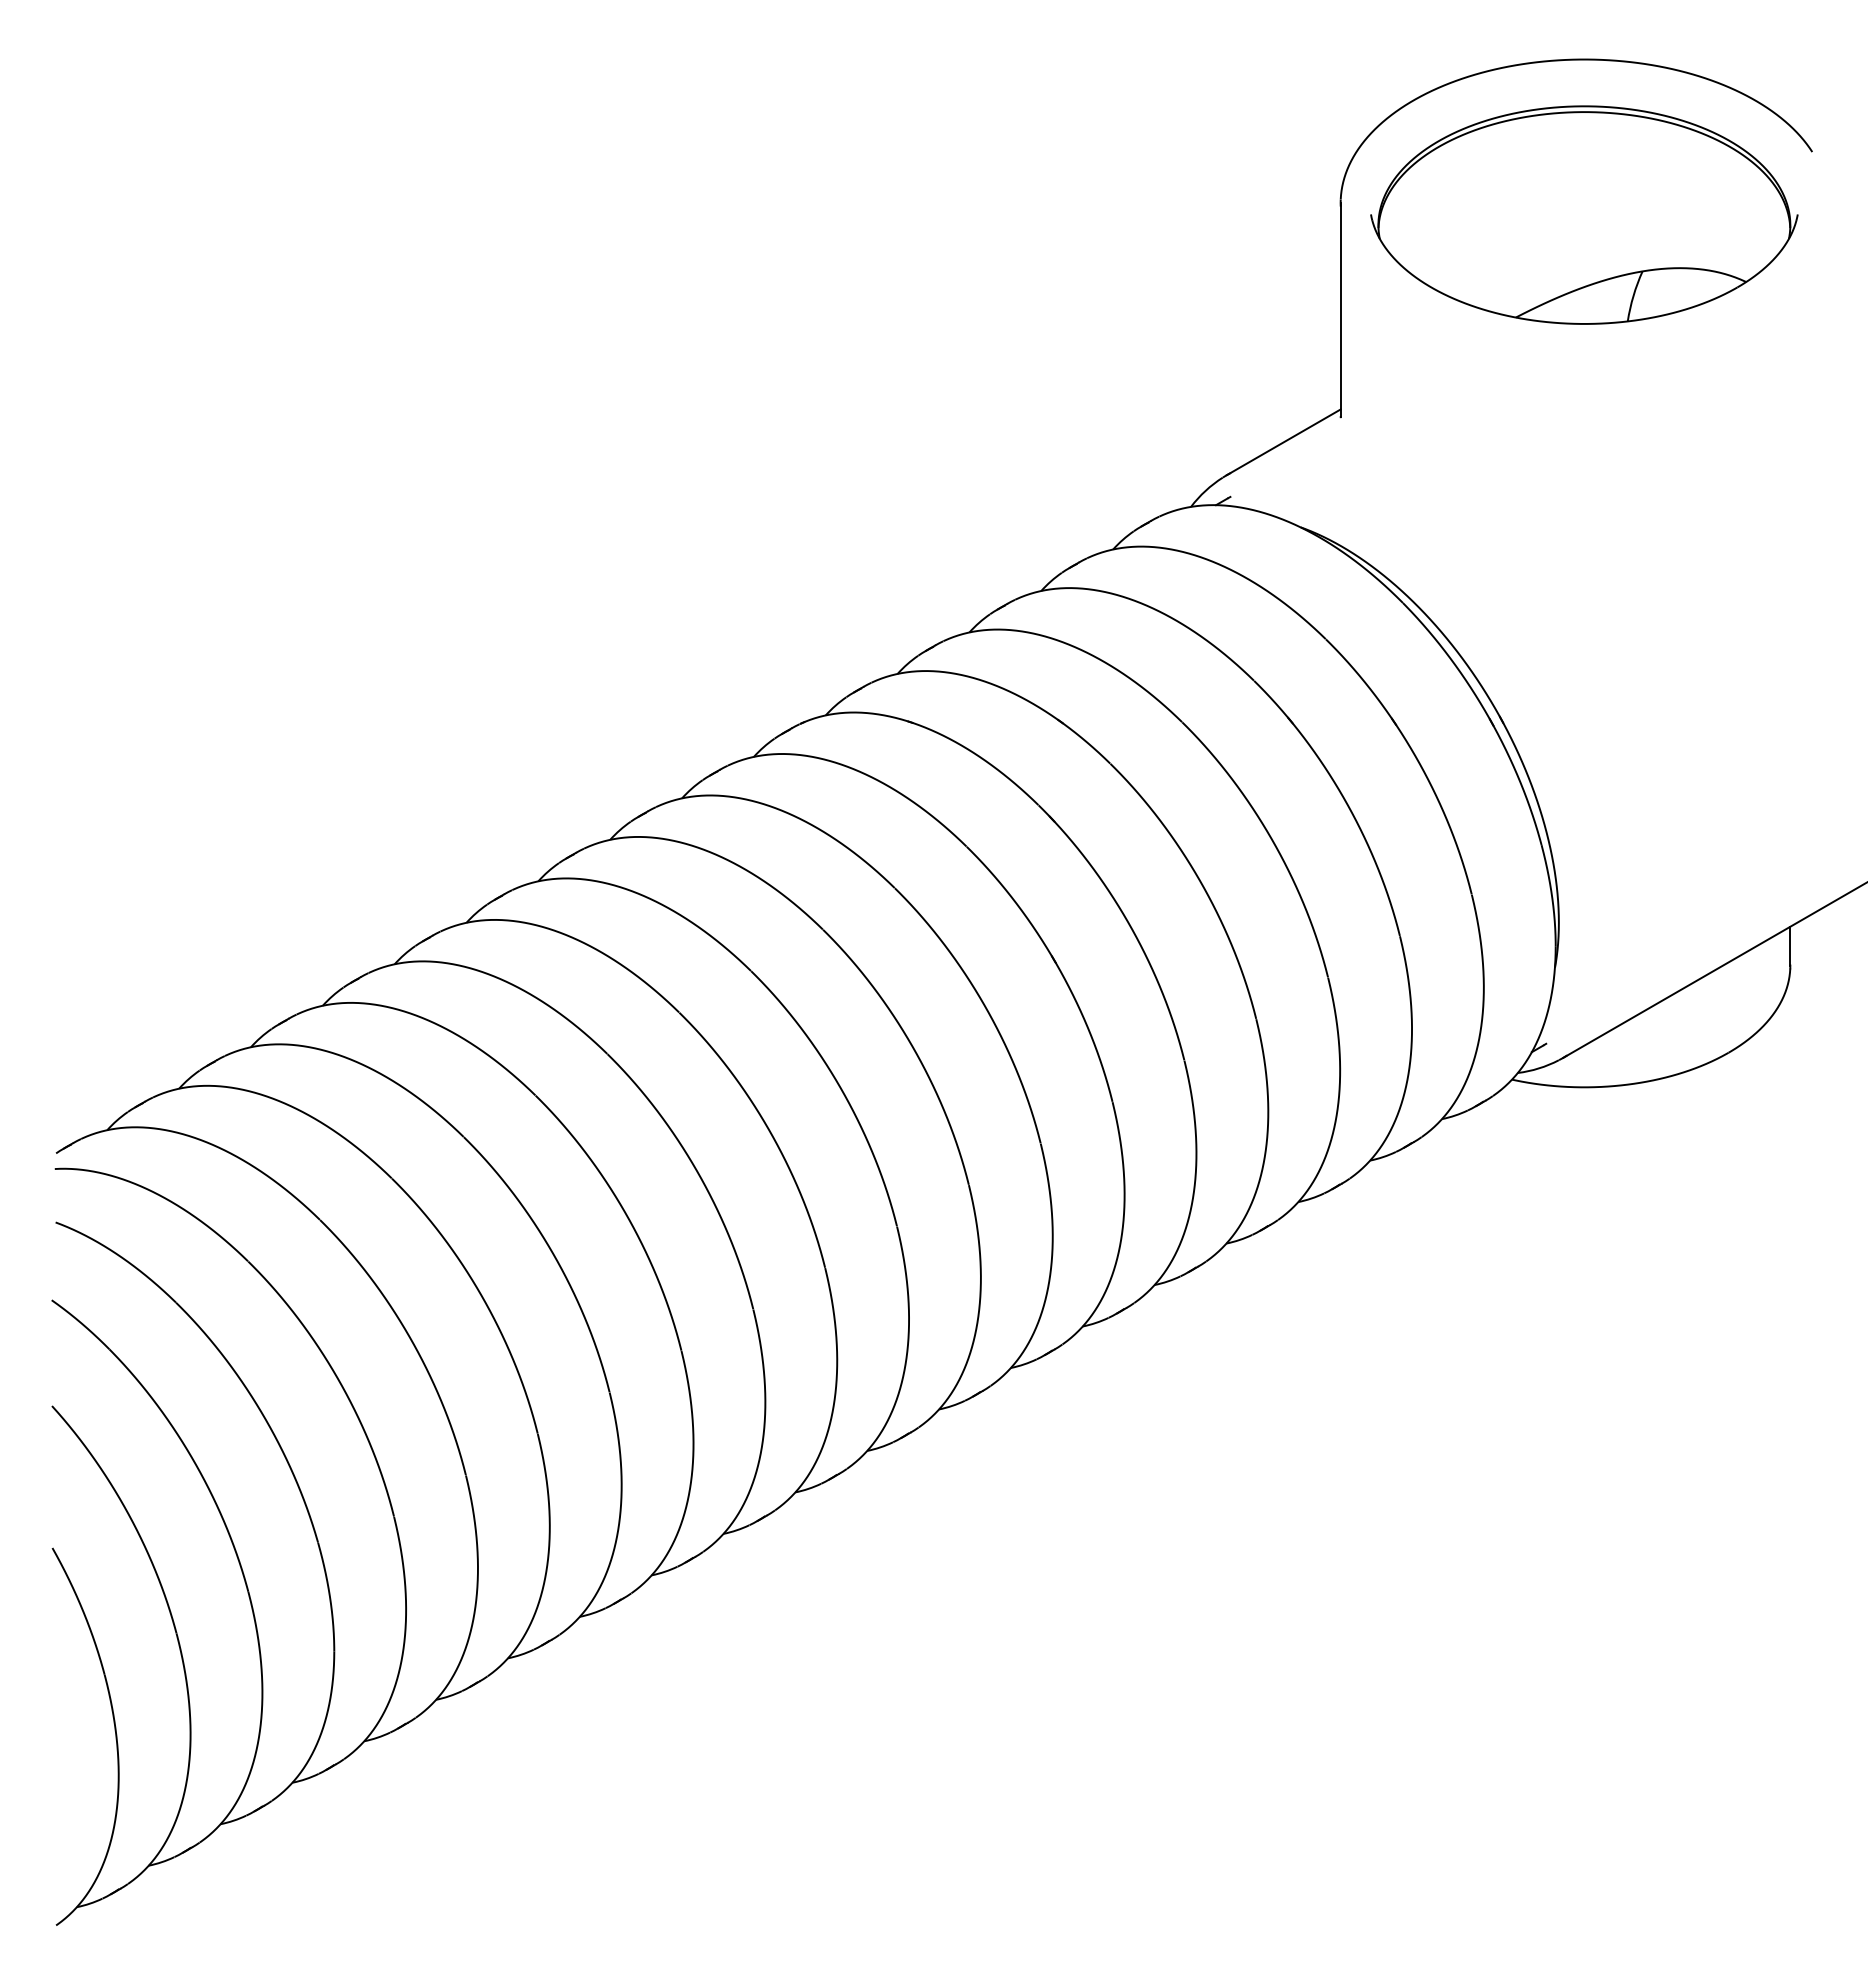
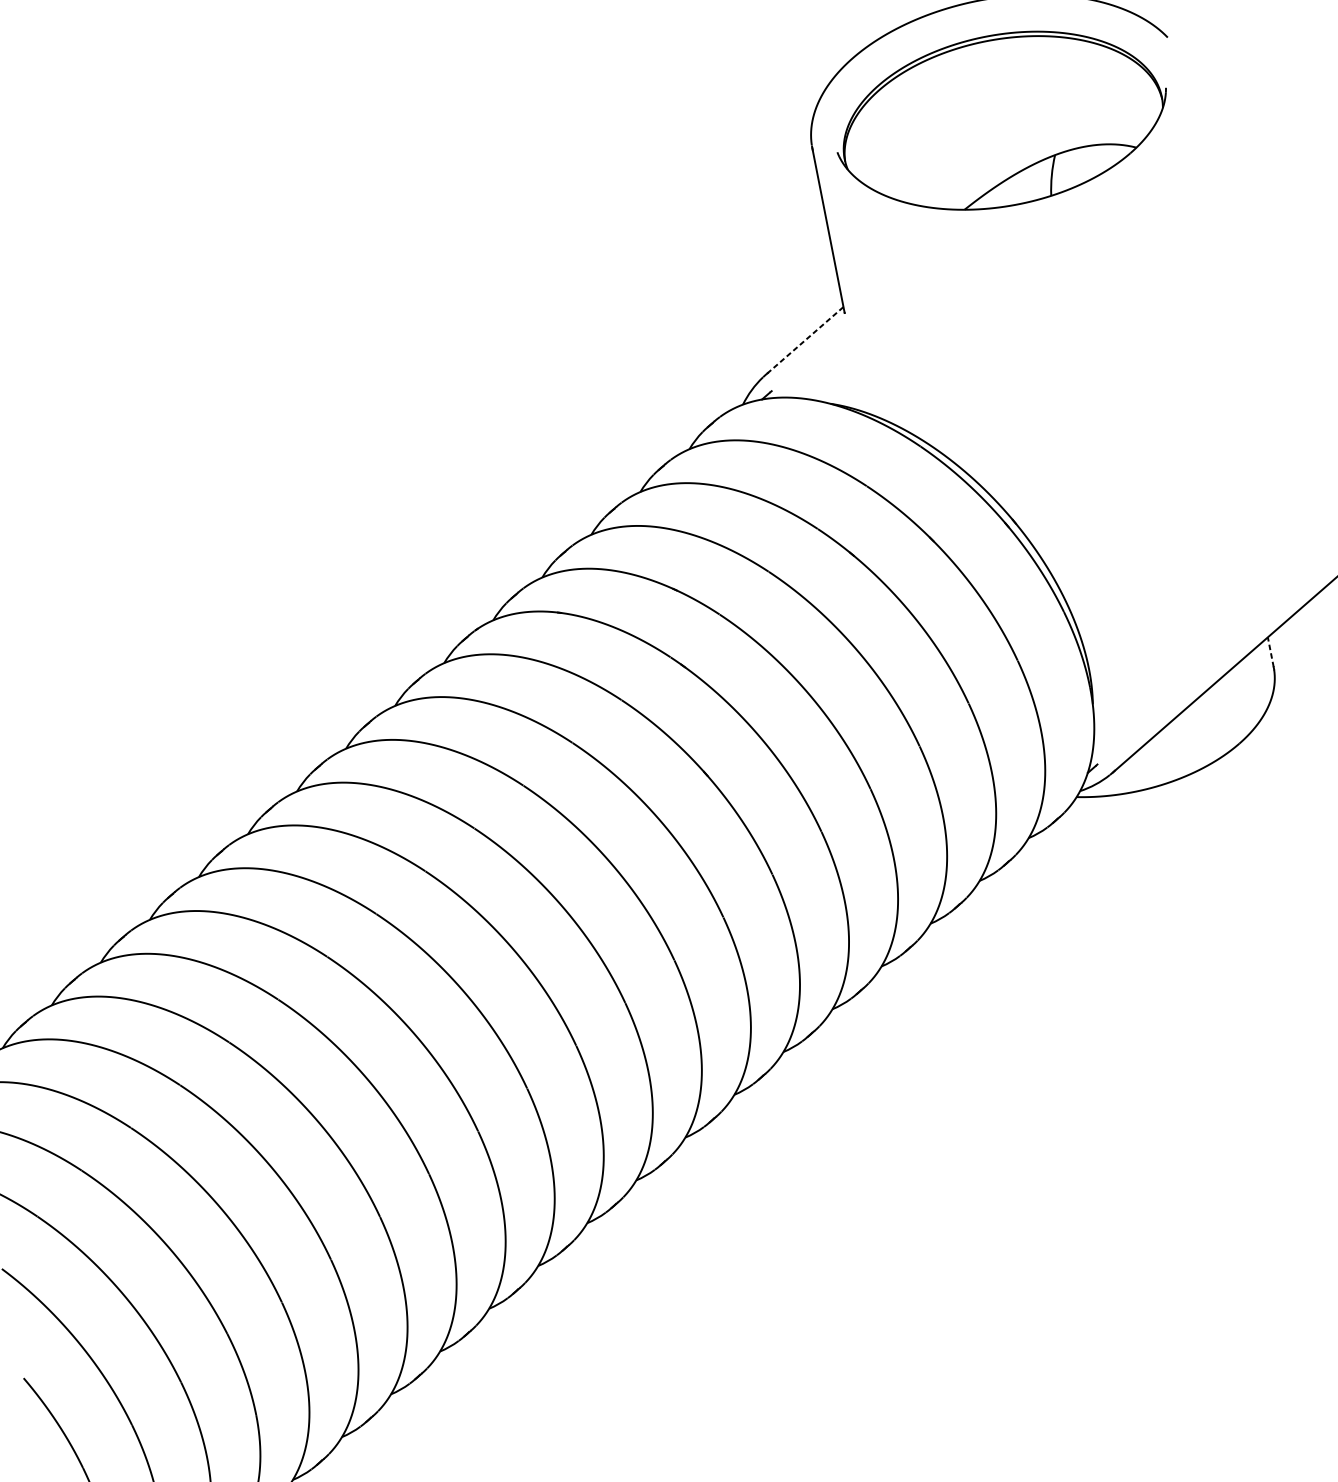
line: (1283, 442) -> (804, 341), solid -> dashed
line: (1790, 945) -> (1270, 651), solid -> dashed

